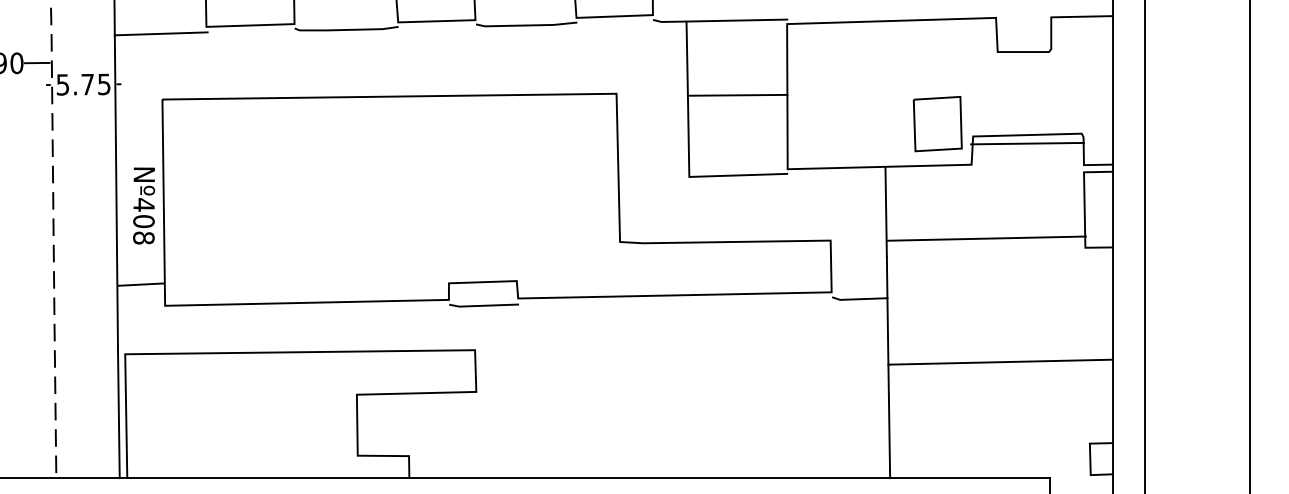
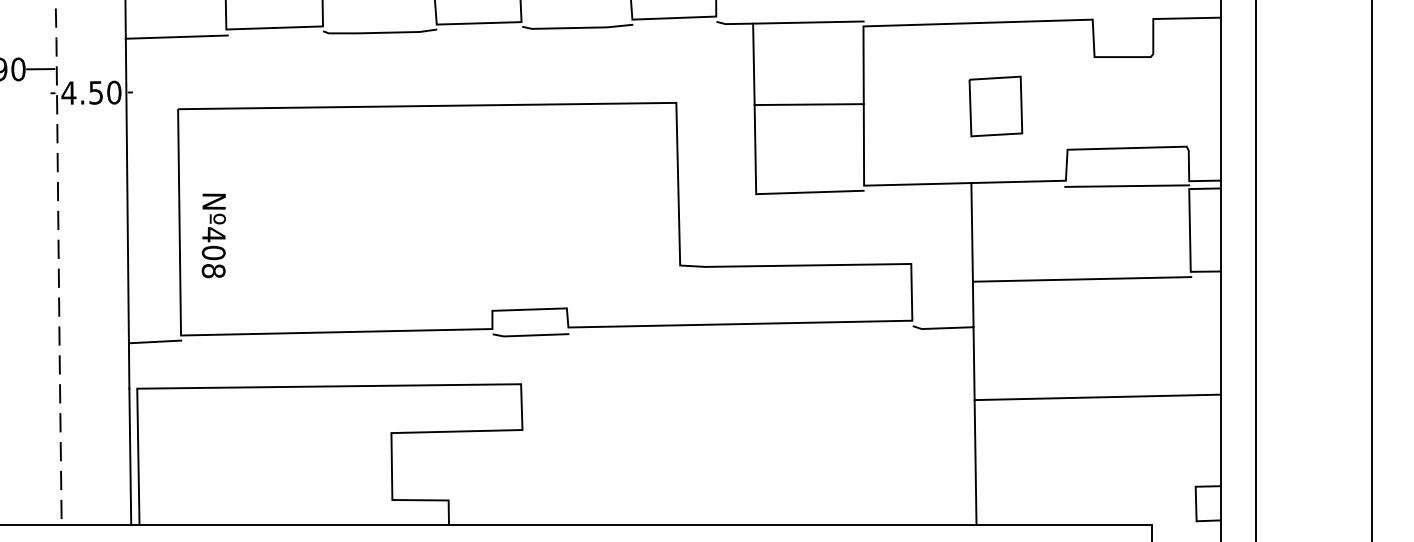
text: (83, 84) -> (91, 92), 5.75 -> 4.50
part: (937, 124) -> (995, 106), moved
line: (1027, 143) -> (1127, 185), moved
text: (144, 205) -> (214, 235), moved
line: (985, 238) -> (1081, 279), moved
line: (140, 284) -> (155, 341), moved

